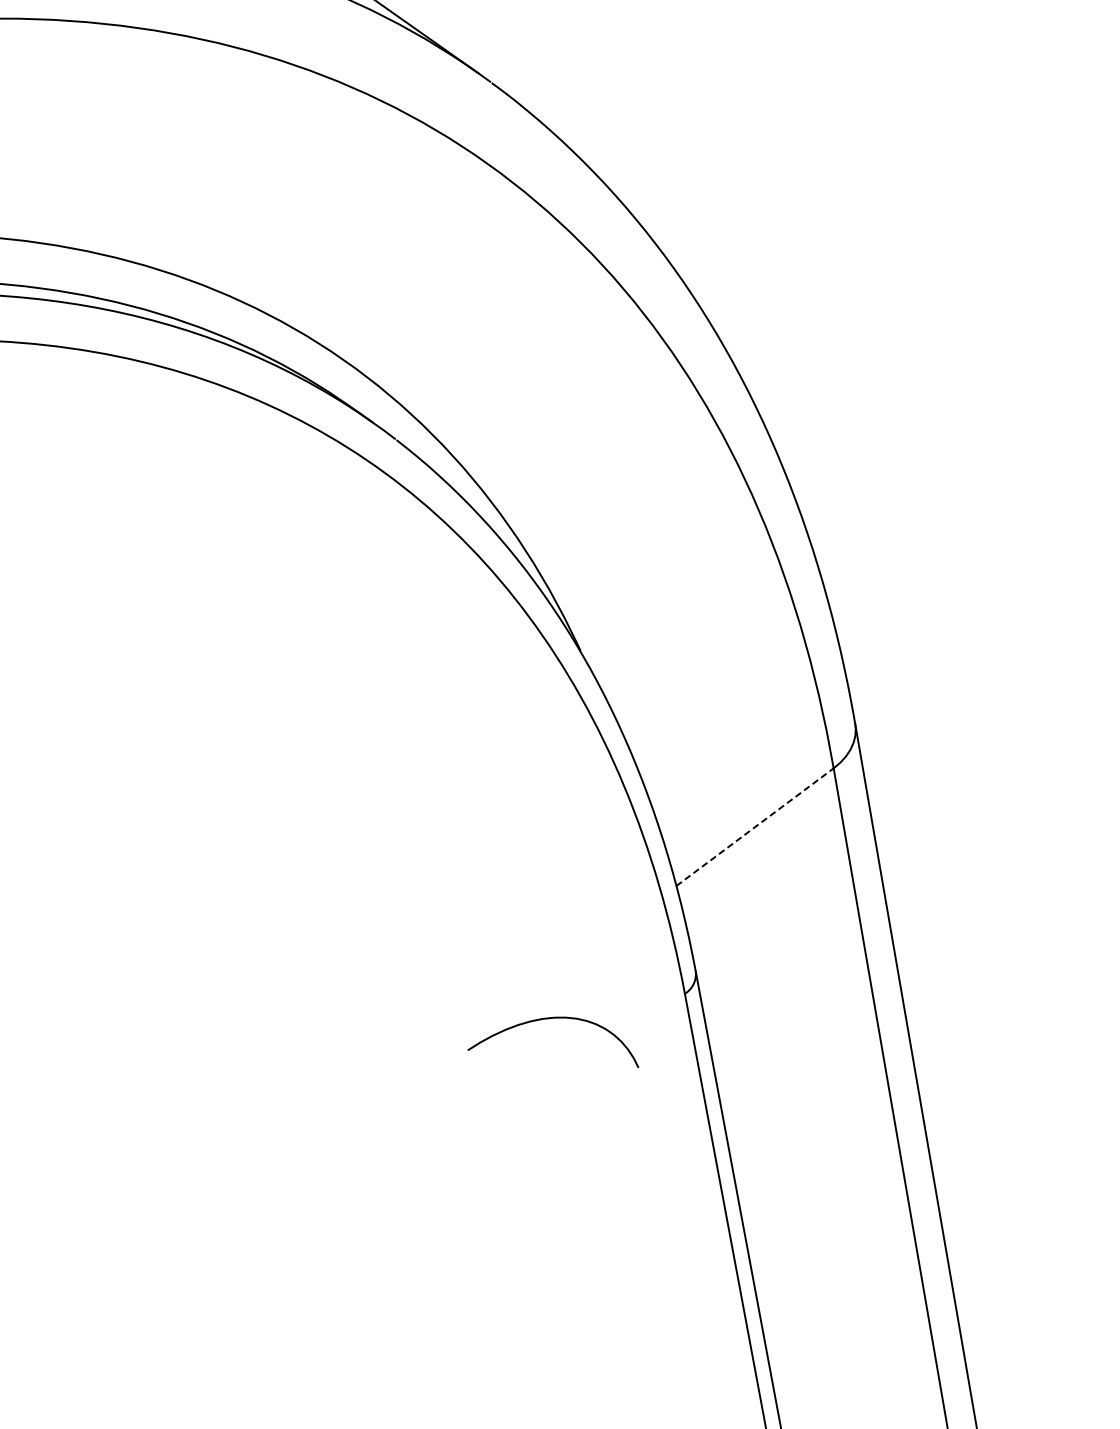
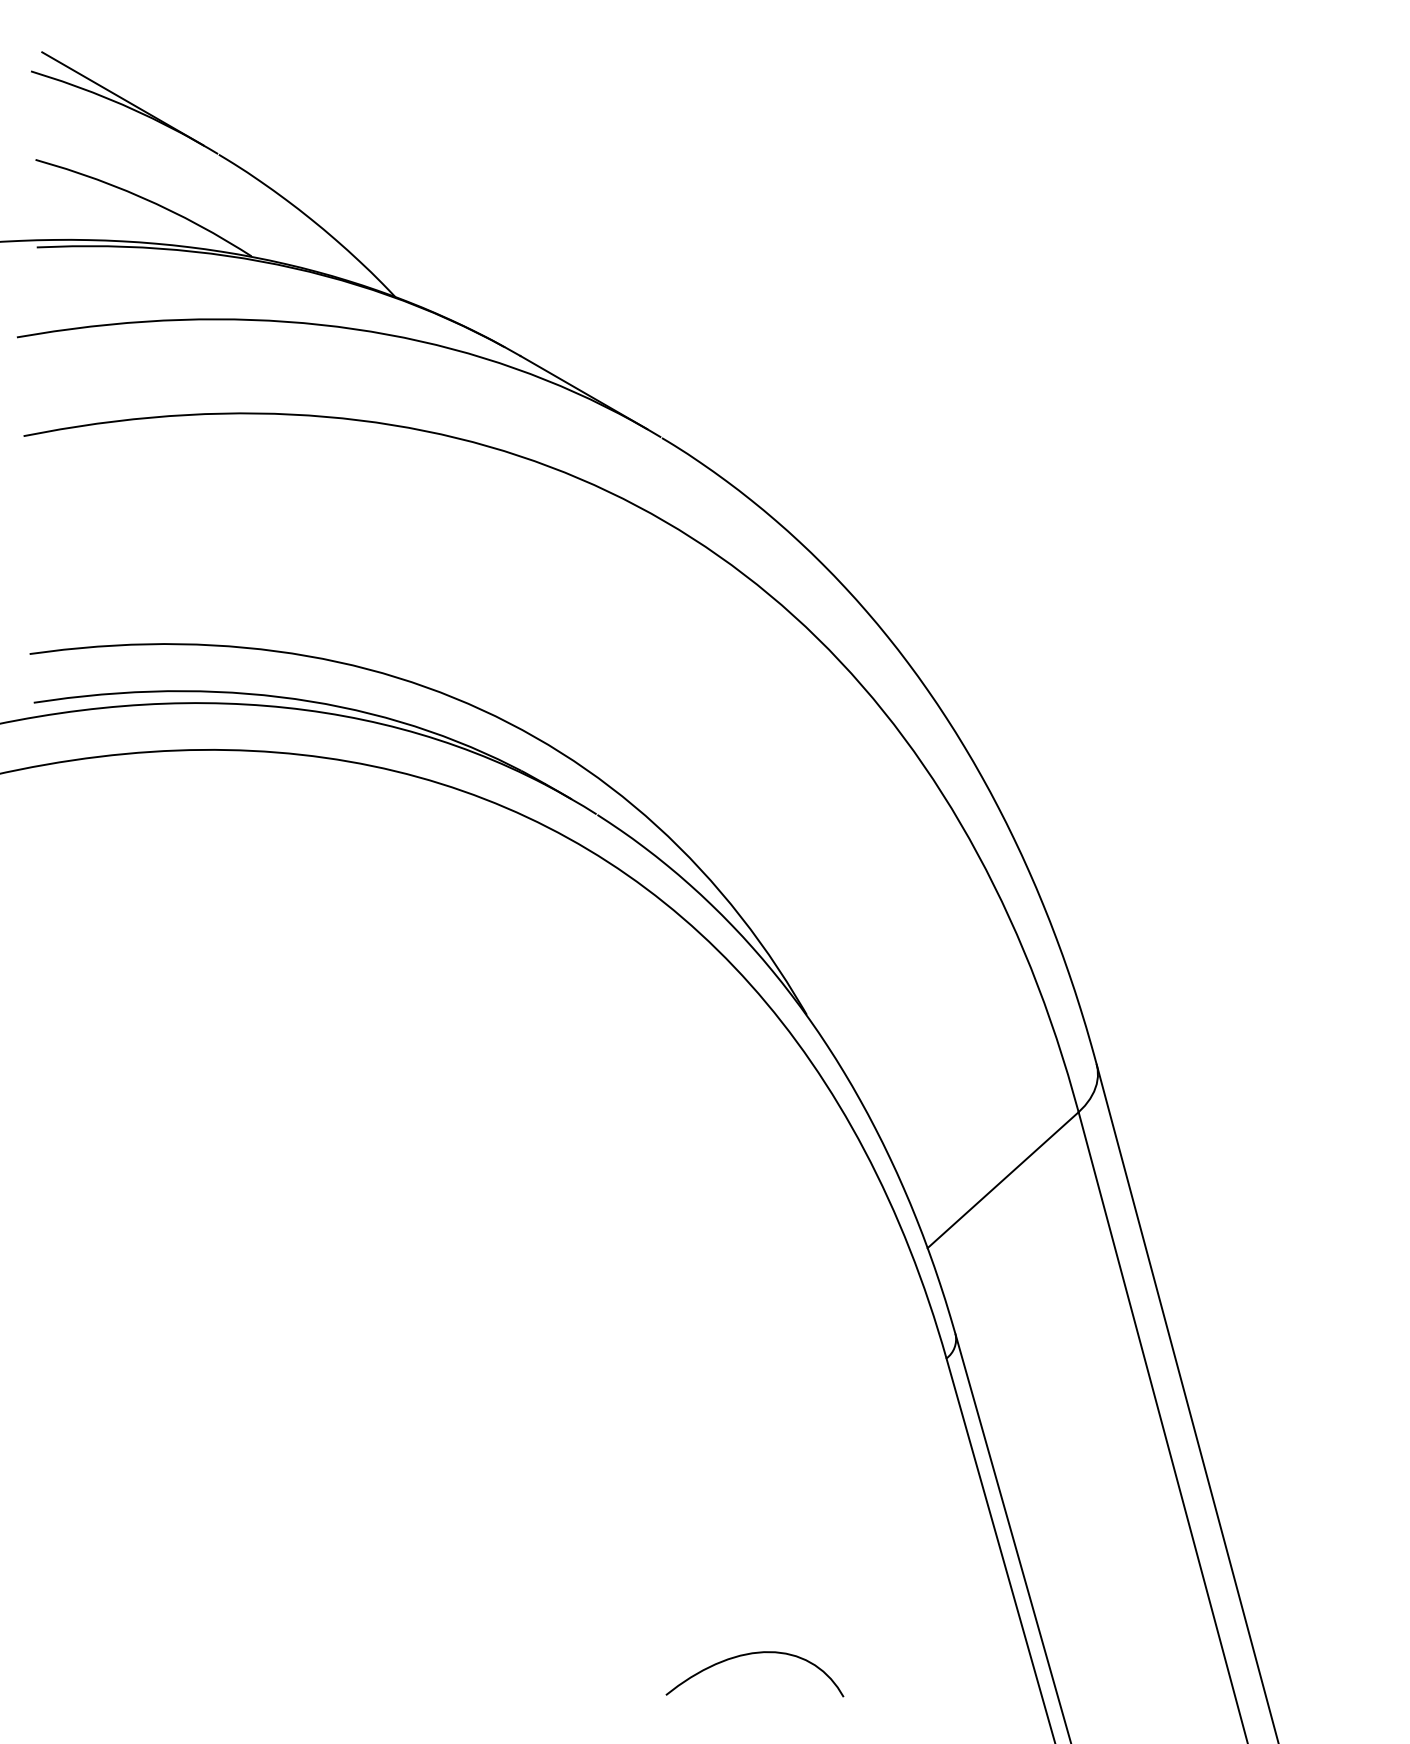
line: (755, 827) -> (1003, 1180), dashed -> solid
curve: (555, 1018) -> (753, 1654), moved

